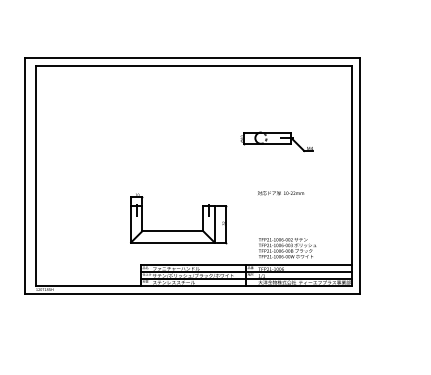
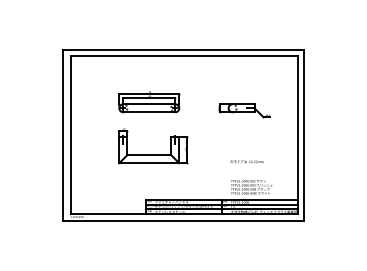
part: (145, 130) -> (149, 102), added
text: (280, 192) -> (246, 161), moved
part: (178, 230) -> (153, 154), moved

